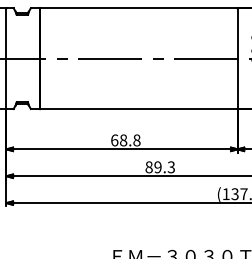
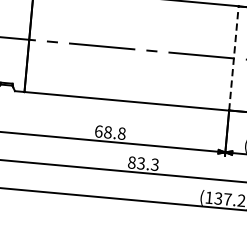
line: (237, 58) -> (233, 58), solid -> dashed
text: (157, 167) -> (140, 163), 89.3 -> 83.3

